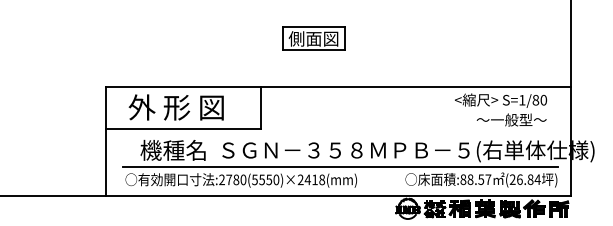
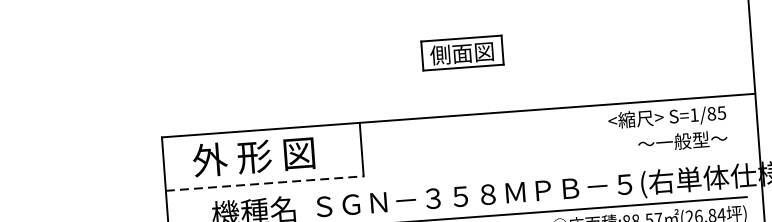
part: (313, 38) -> (461, 52), moved
text: (543, 99) -> (721, 112), S=1/80 -> S=1/85
line: (183, 129) -> (265, 184), solid -> dashed

